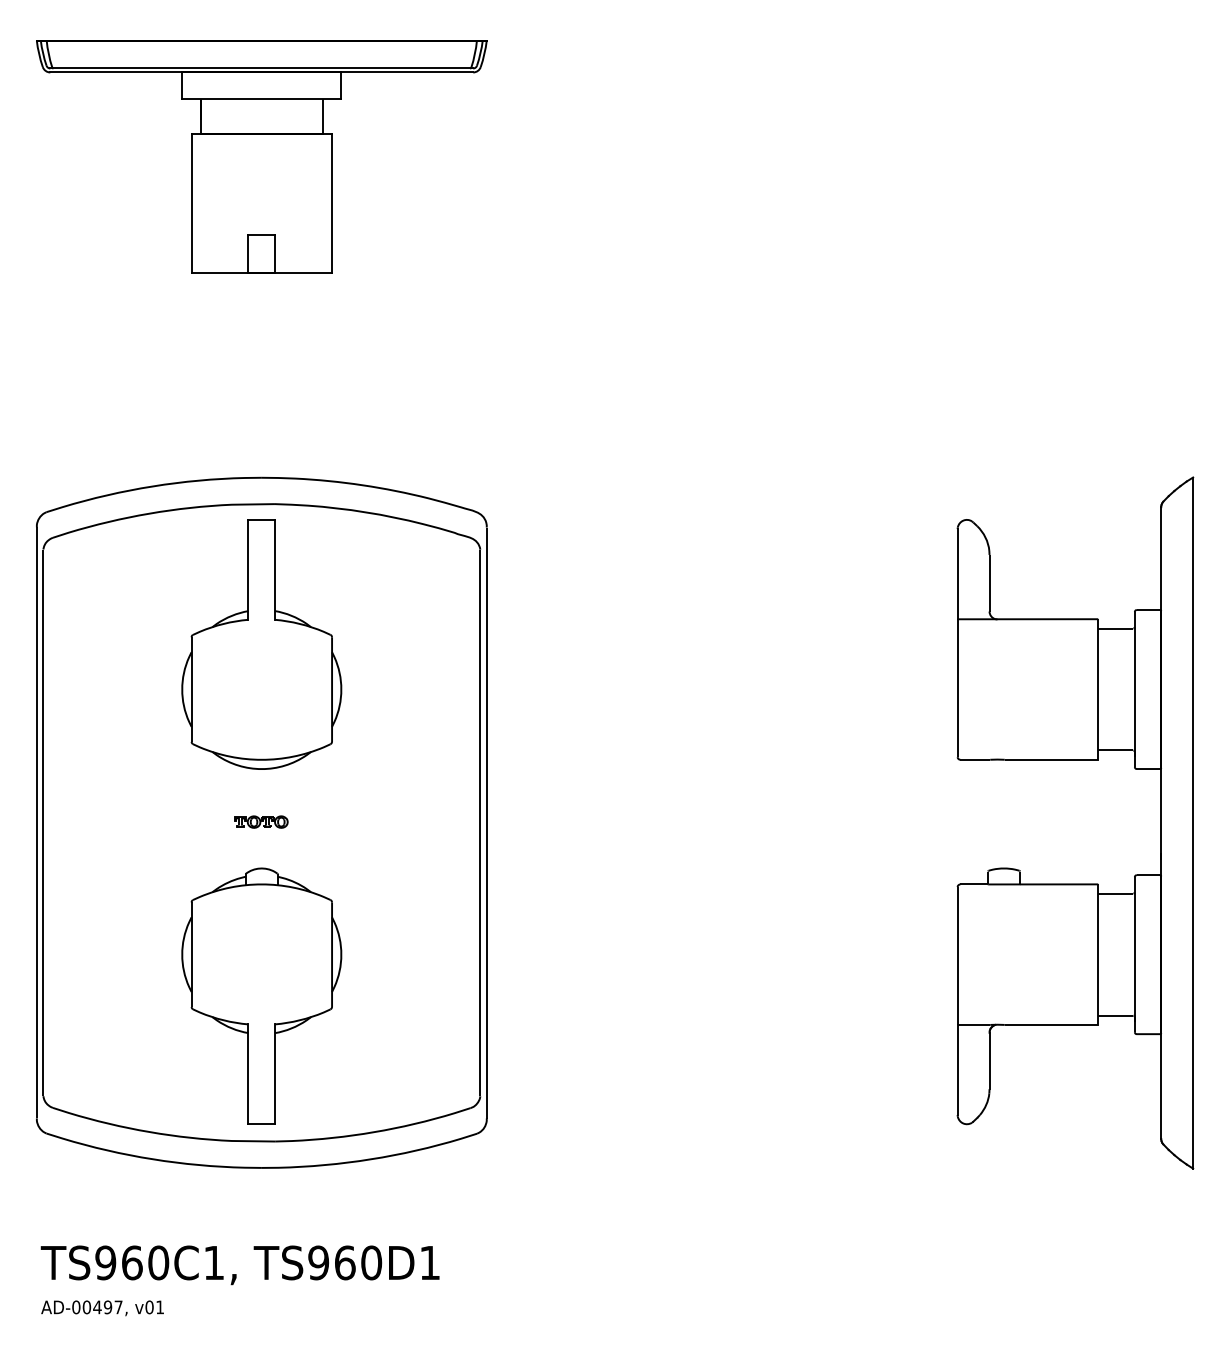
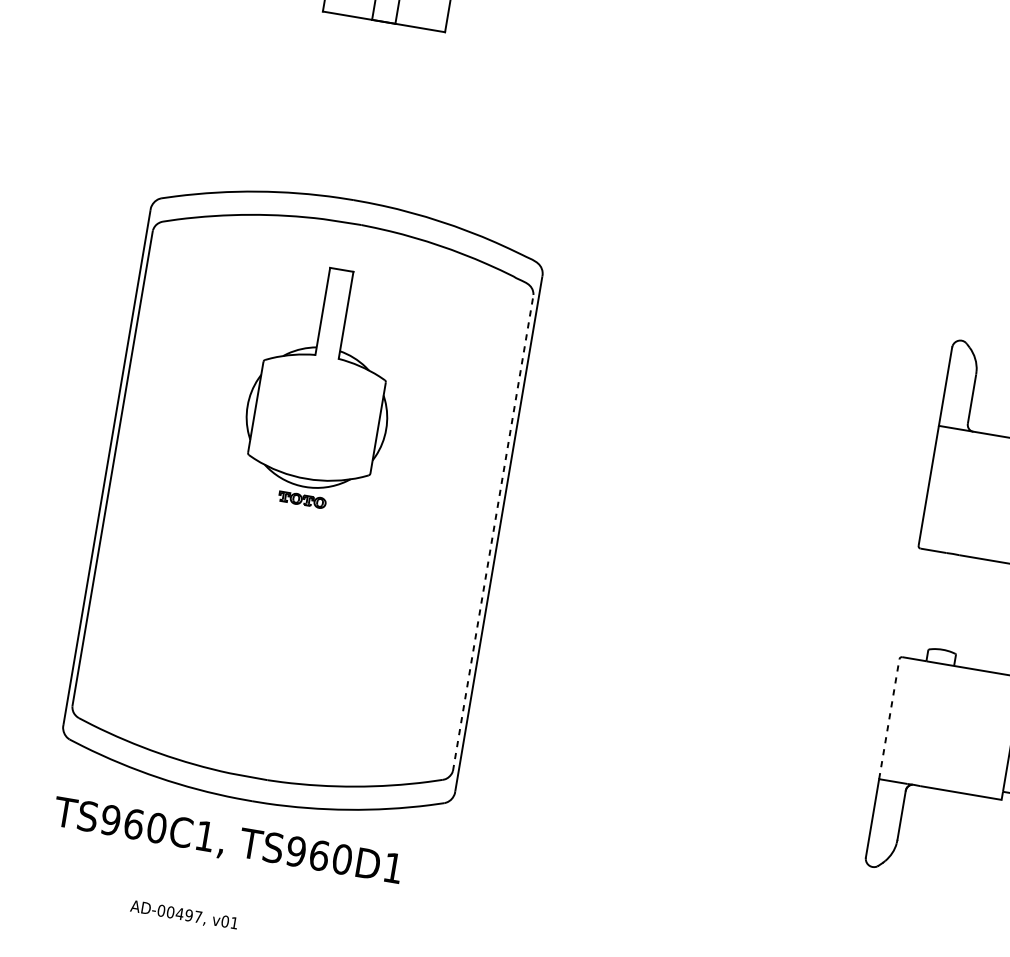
part: (261, 644) -> (323, 378), moved
line: (480, 822) -> (493, 532), solid -> dashed
line: (957, 956) -> (889, 719), solid -> dashed
part: (261, 995) -> (277, 650), removed
text: (239, 1265) -> (226, 842), moved
text: (102, 1308) -> (184, 915), moved

